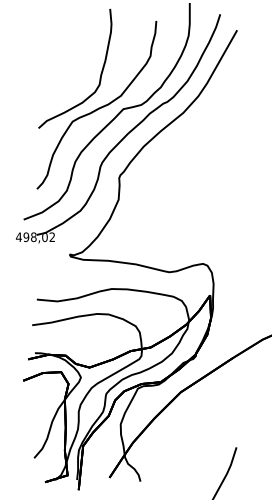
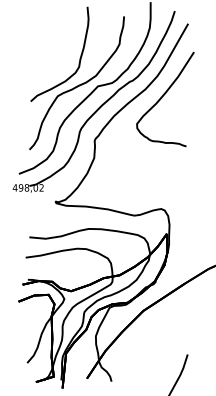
curve: (205, 122) -> (163, 96), added

